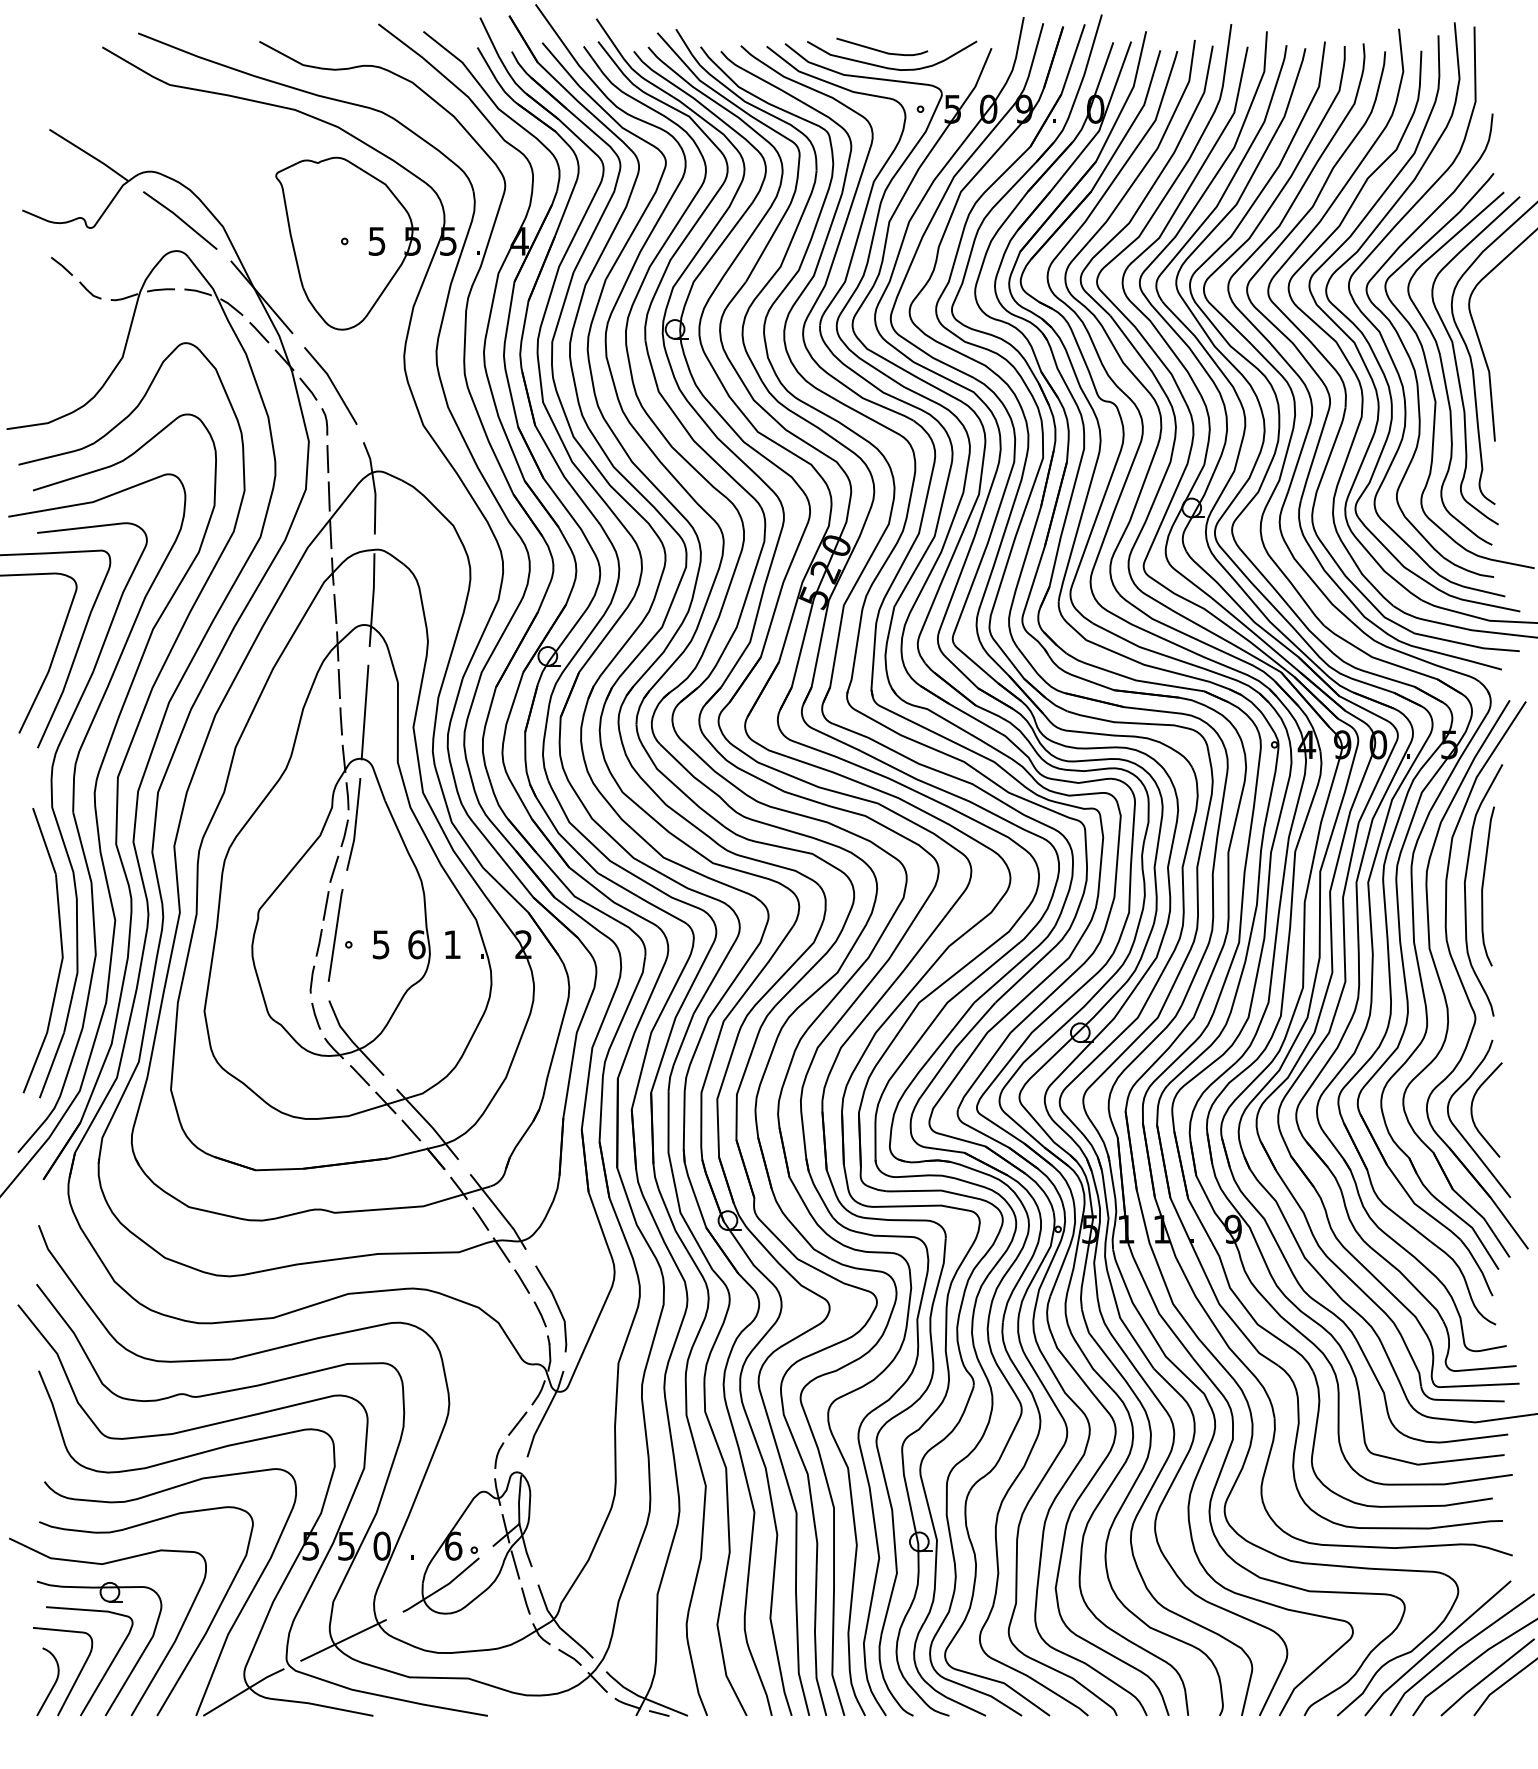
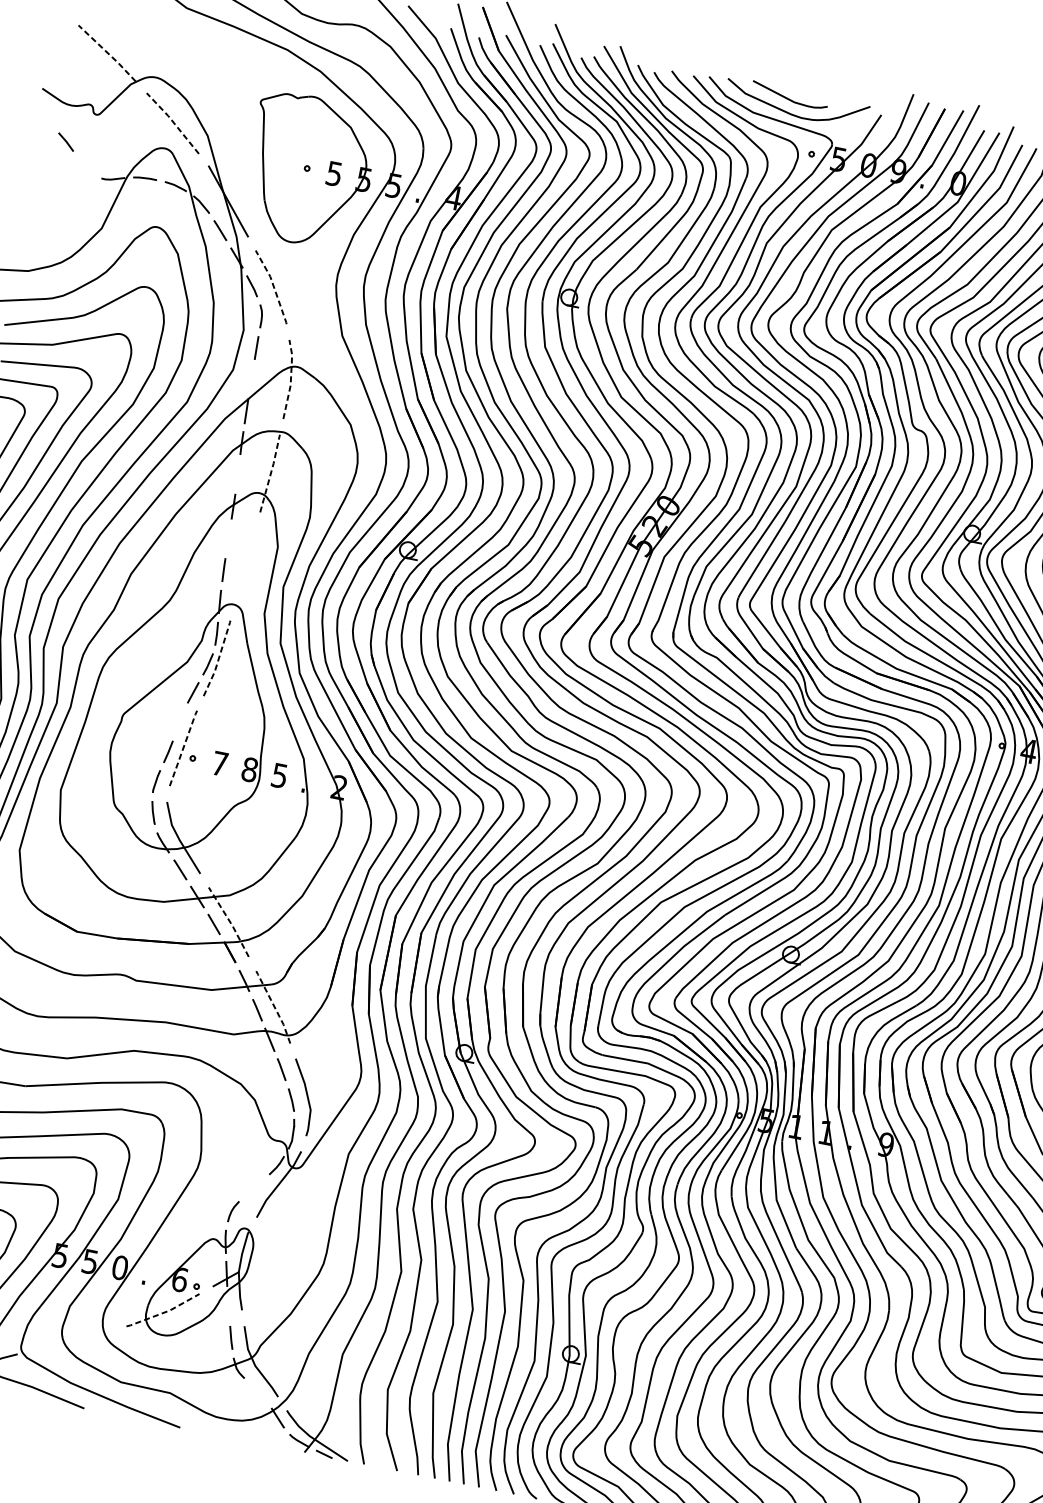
line: (89, 154) -> (107, 52), solid -> dashed
line: (180, 219) -> (173, 122), solid -> dashed
curve: (89, 290) -> (85, 166), removed
line: (333, 384) -> (273, 286), solid -> dashed
line: (374, 487) -> (290, 379), solid -> dashed
line: (328, 496) -> (250, 379), removed
line: (373, 599) -> (271, 473), solid -> dashed
line: (335, 609) -> (237, 475), removed
line: (339, 683) -> (228, 537), removed
line: (364, 712) -> (244, 566), removed
line: (355, 824) -> (218, 658), solid -> dashed
line: (325, 905) -> (179, 721), removed
line: (335, 934) -> (183, 747), solid -> dashed
text: (380, 944) -> (219, 763), 5 -> 7
text: (416, 944) -> (249, 769), 6 -> 8
text: (452, 944) -> (279, 775), 1 -> 5
line: (429, 1123) -> (230, 921), solid -> dashed
line: (499, 1210) -> (274, 1006), solid -> dashed
line: (517, 1423) -> (254, 1187), removed
line: (515, 1564) -> (228, 1305), removed
line: (443, 1587) -> (164, 1312), solid -> dashed
line: (343, 1640) -> (71, 1340), removed
line: (569, 1657) -> (258, 1392), removed

